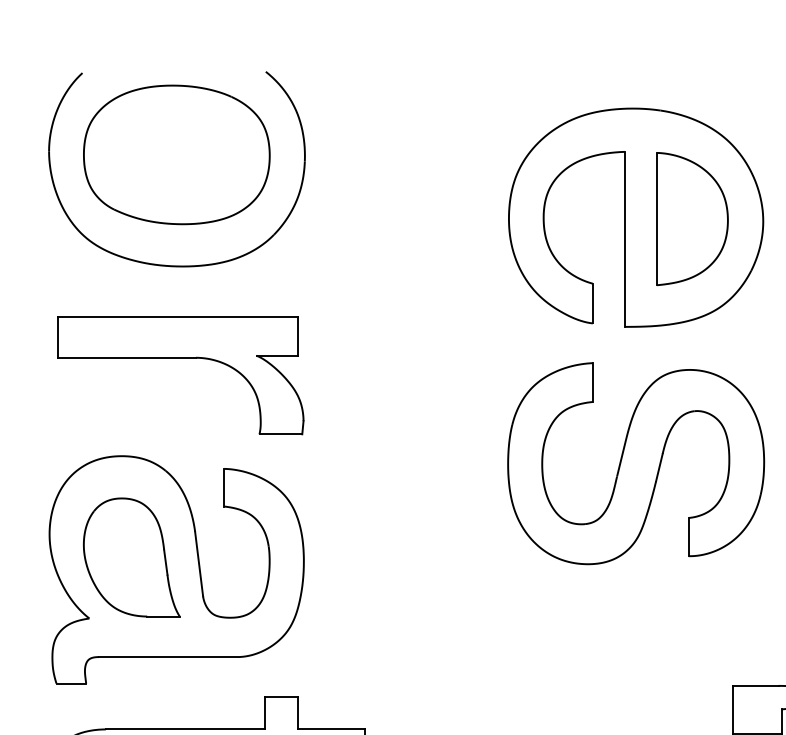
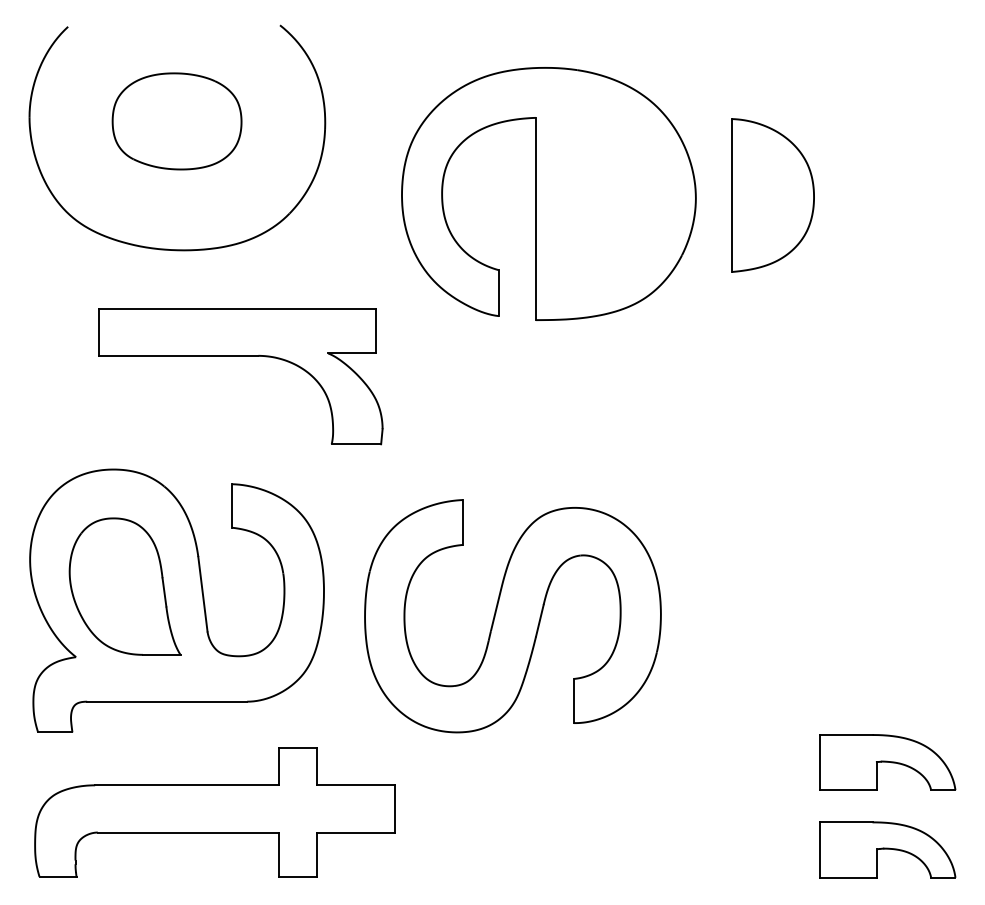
part: (176, 155) -> (176, 121), size x0.6
part: (635, 217) -> (548, 193), moved
part: (180, 358) -> (240, 356), moved
part: (635, 463) -> (512, 616), moved

